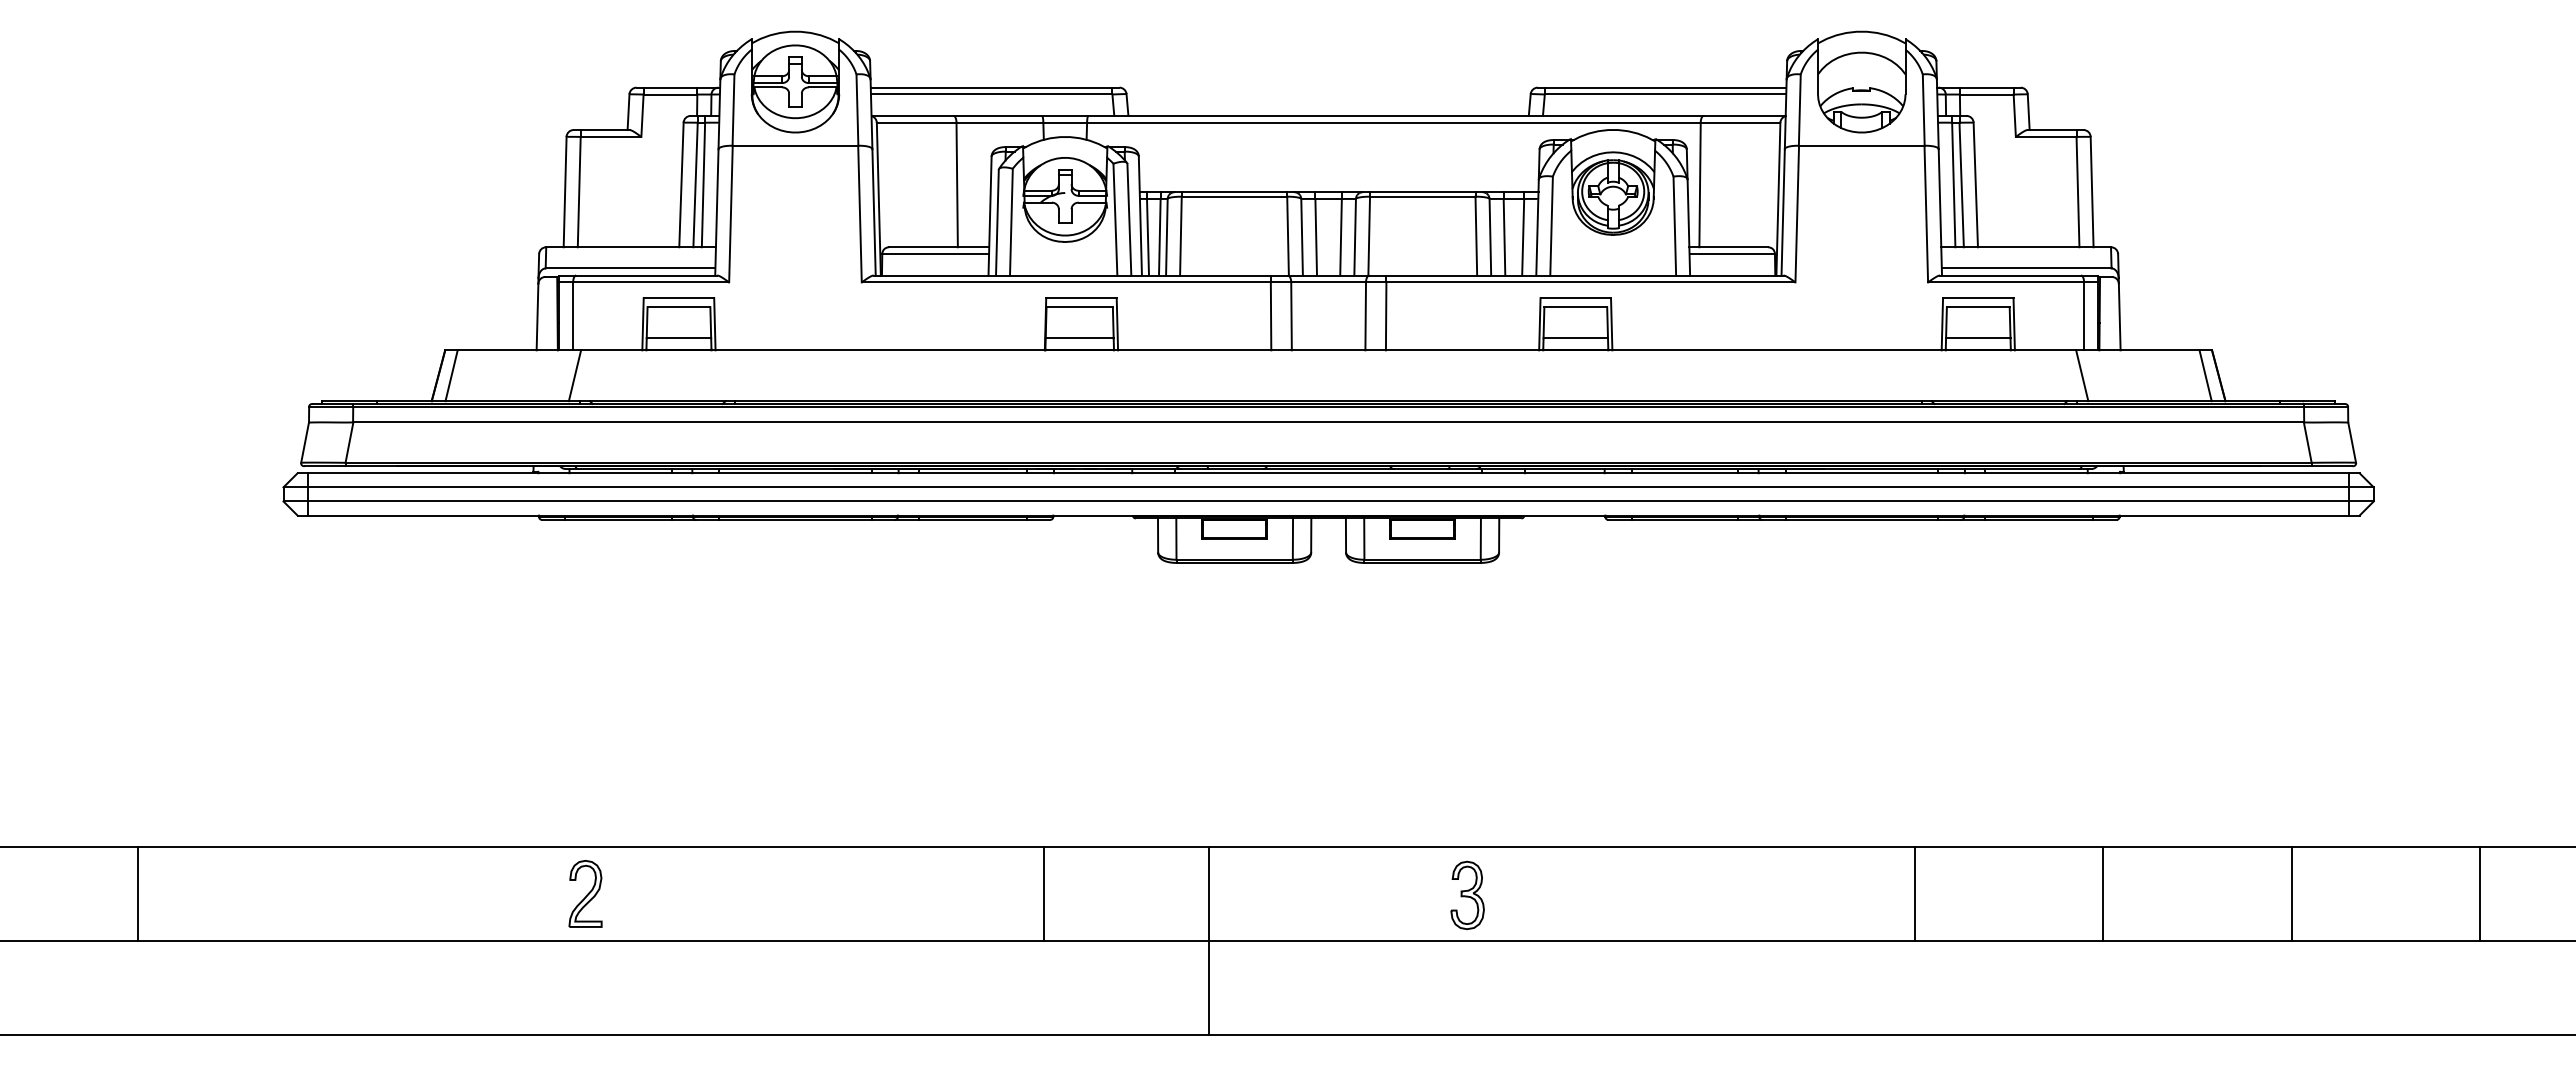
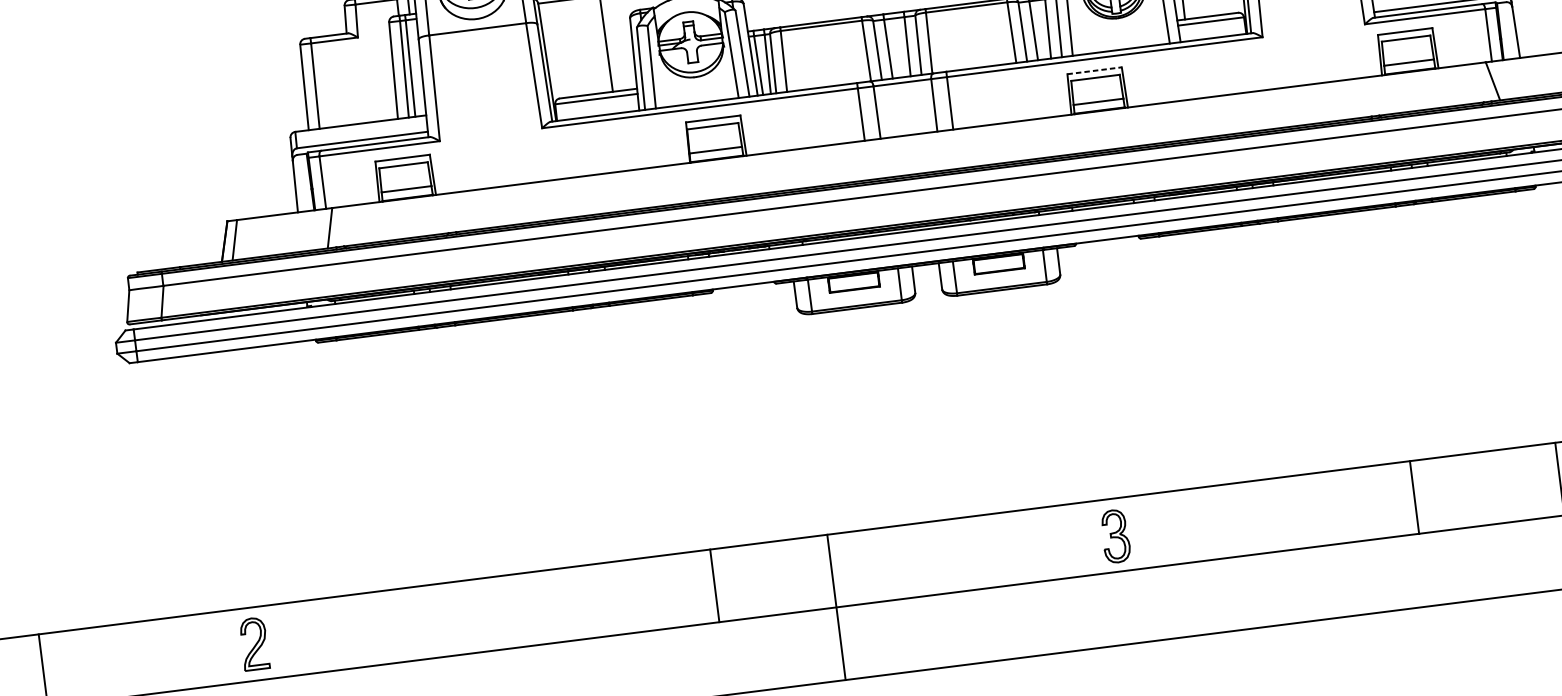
line: (1576, 298) -> (1095, 71), solid -> dashed
part: (585, 893) -> (254, 643), moved
line: (1044, 893) -> (714, 585), moved
part: (1467, 895) -> (1115, 536), moved
line: (1208, 940) -> (836, 607), moved

